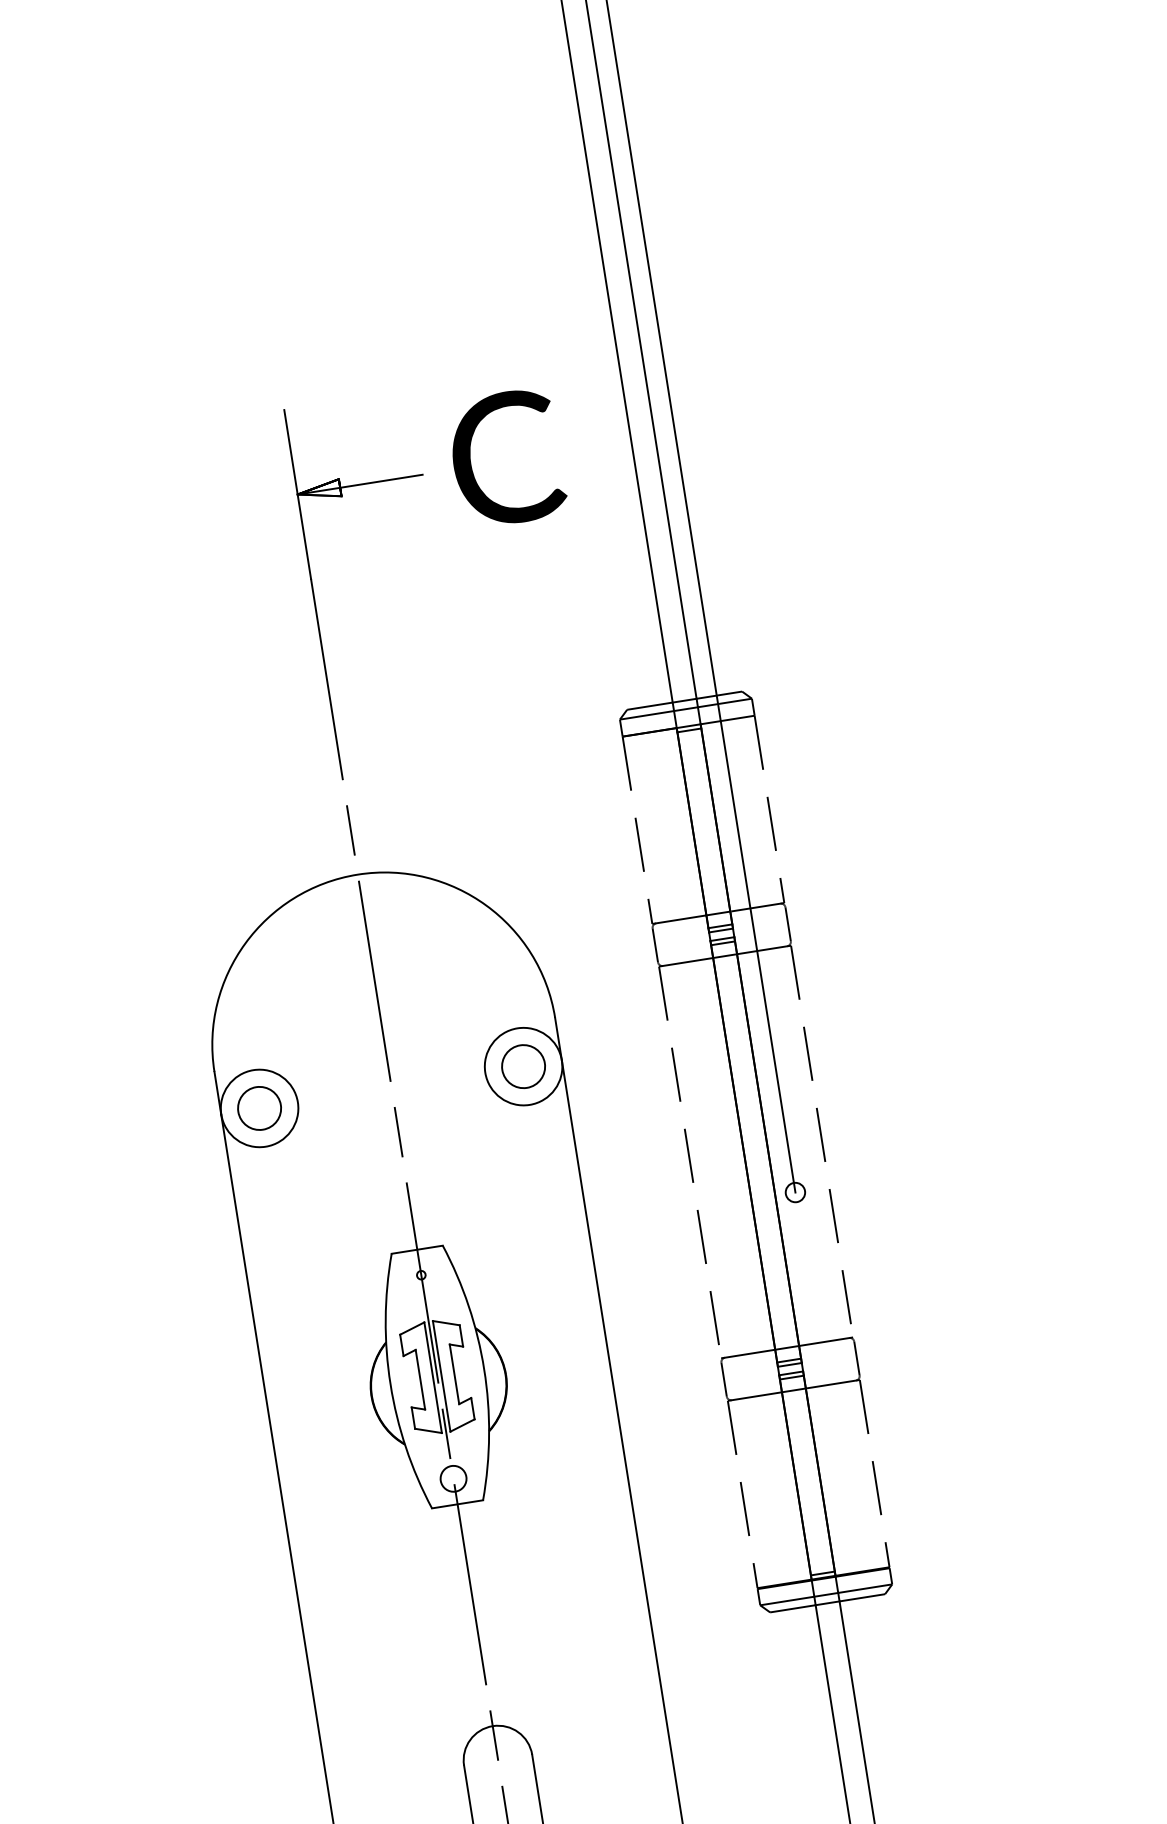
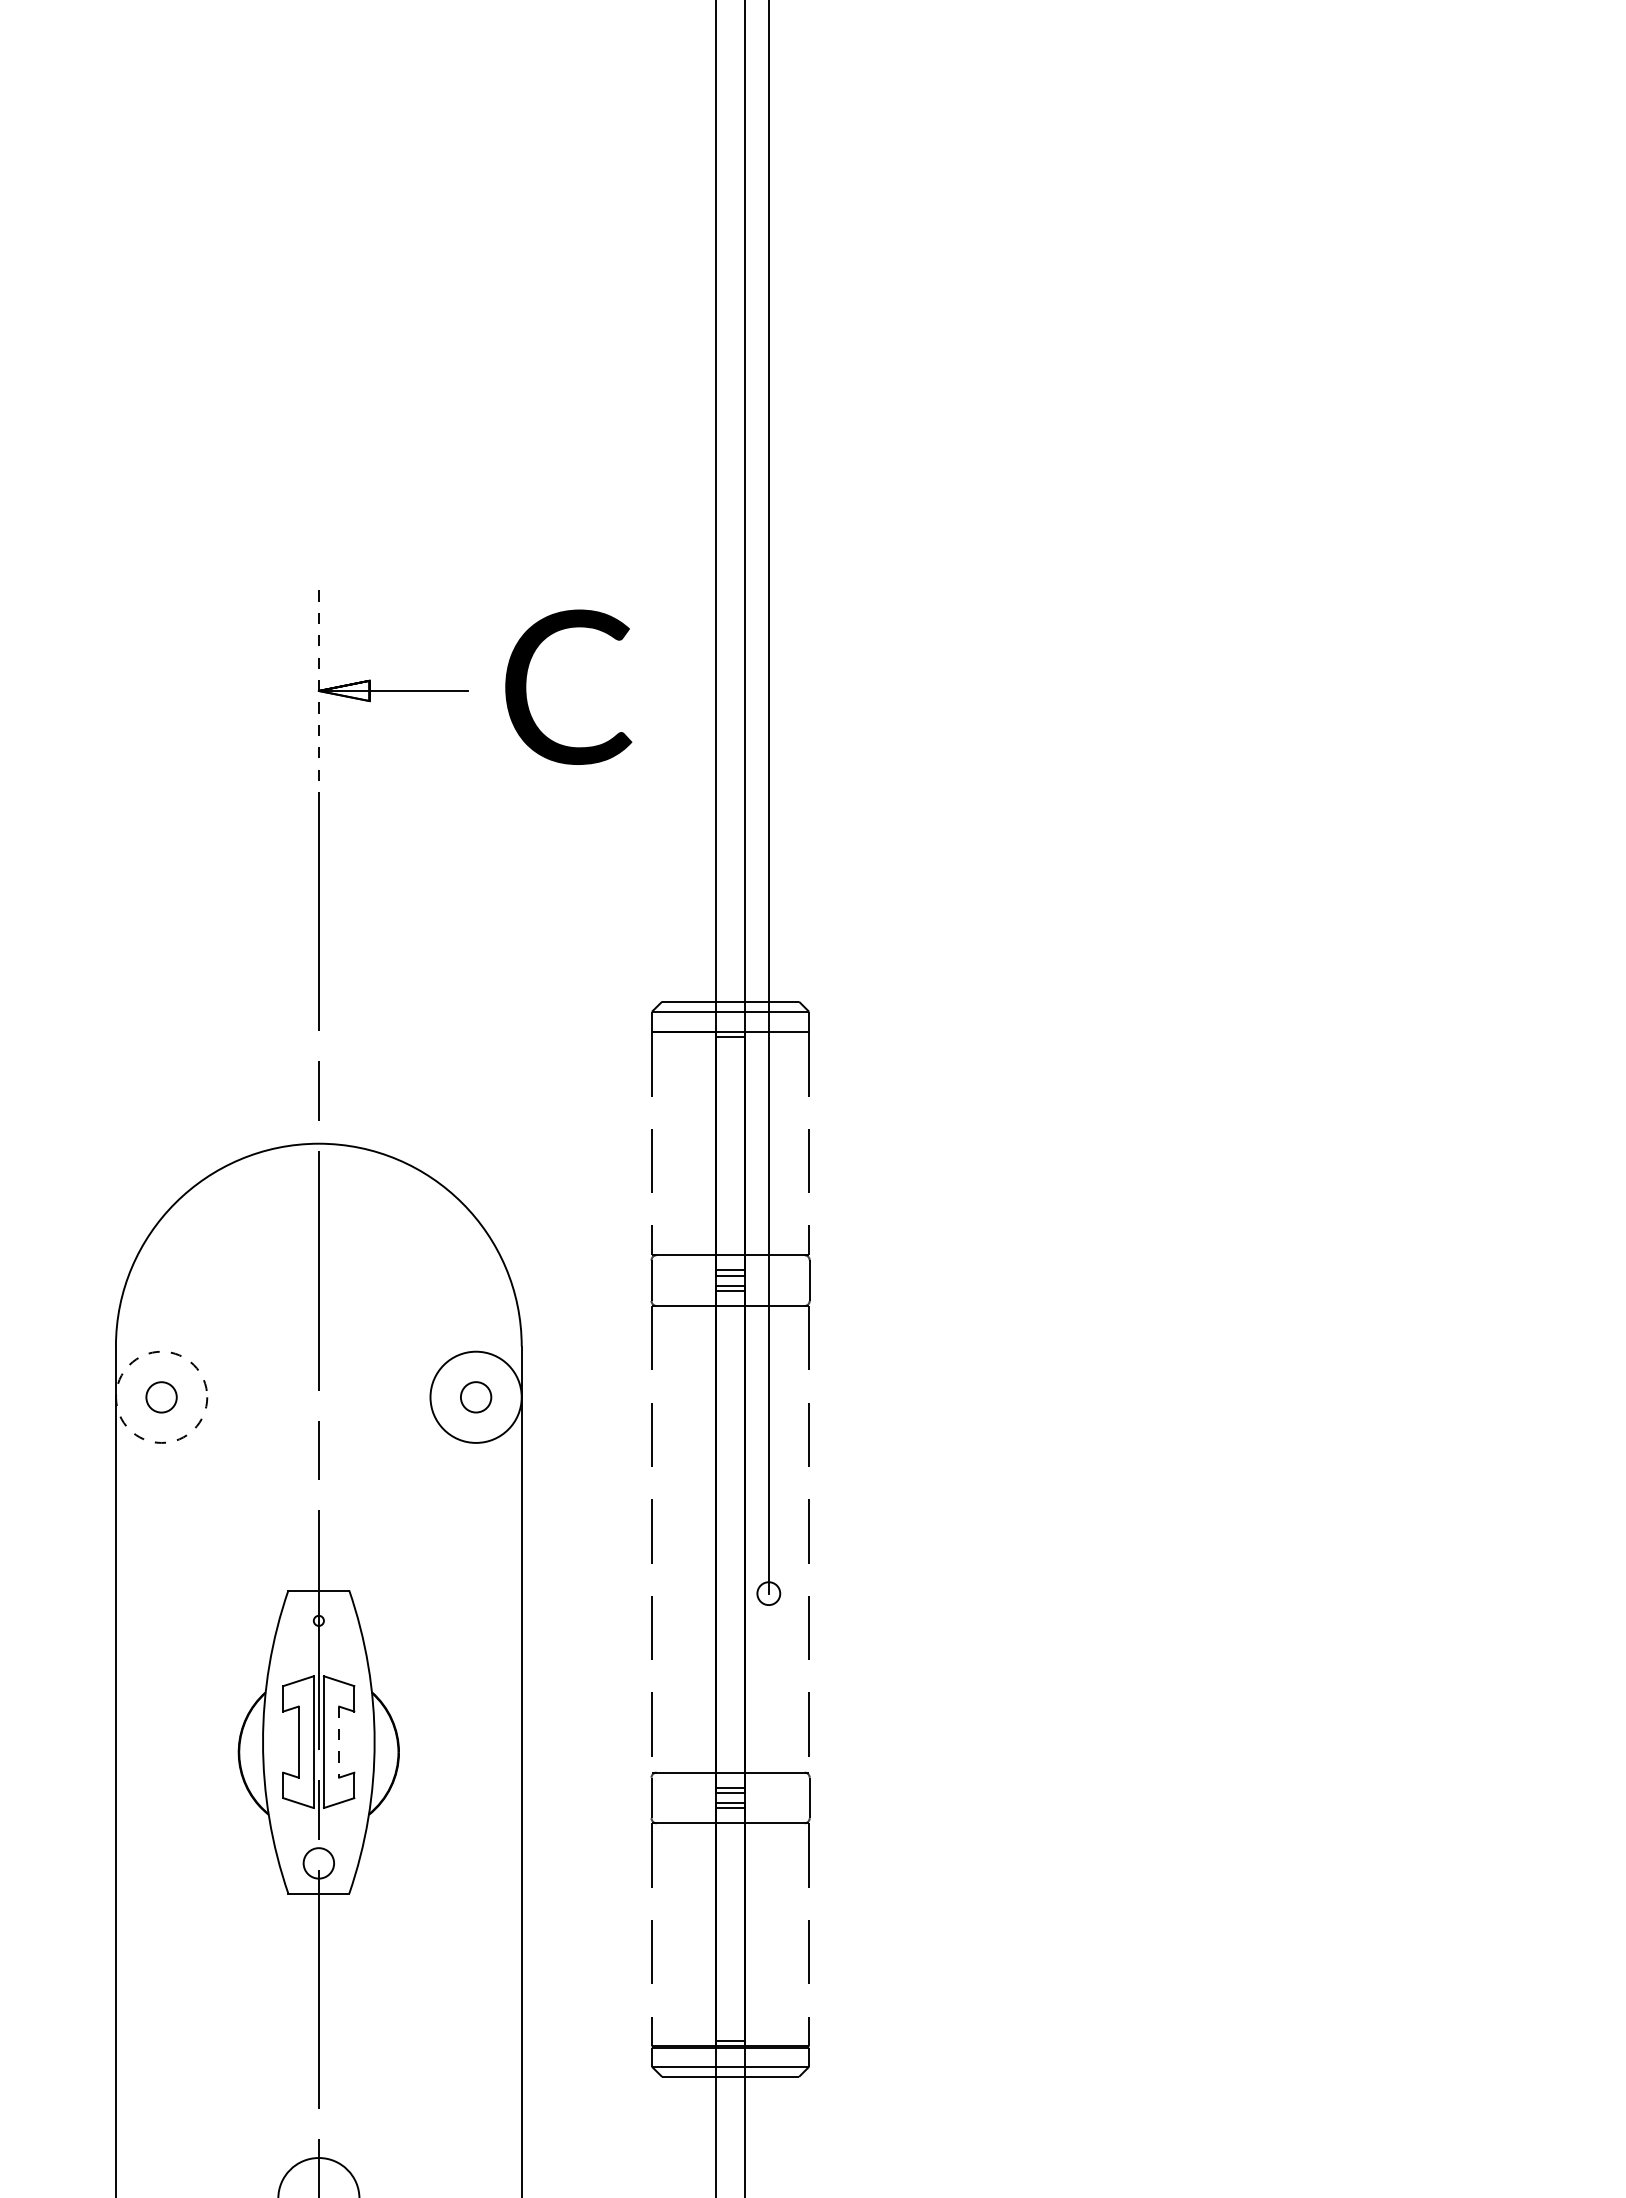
line: (297, 494) -> (318, 690), solid -> dashed
circle: (523, 1066) -> (475, 1397), size x0.6
circle: (259, 1107) -> (161, 1396), solid -> dashed
circle: (259, 1108) -> (161, 1397), size x0.6
line: (454, 1374) -> (339, 1742), solid -> dashed

